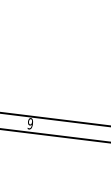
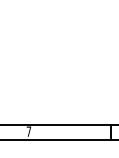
text: (29, 123) -> (28, 131), 9 -> 7

